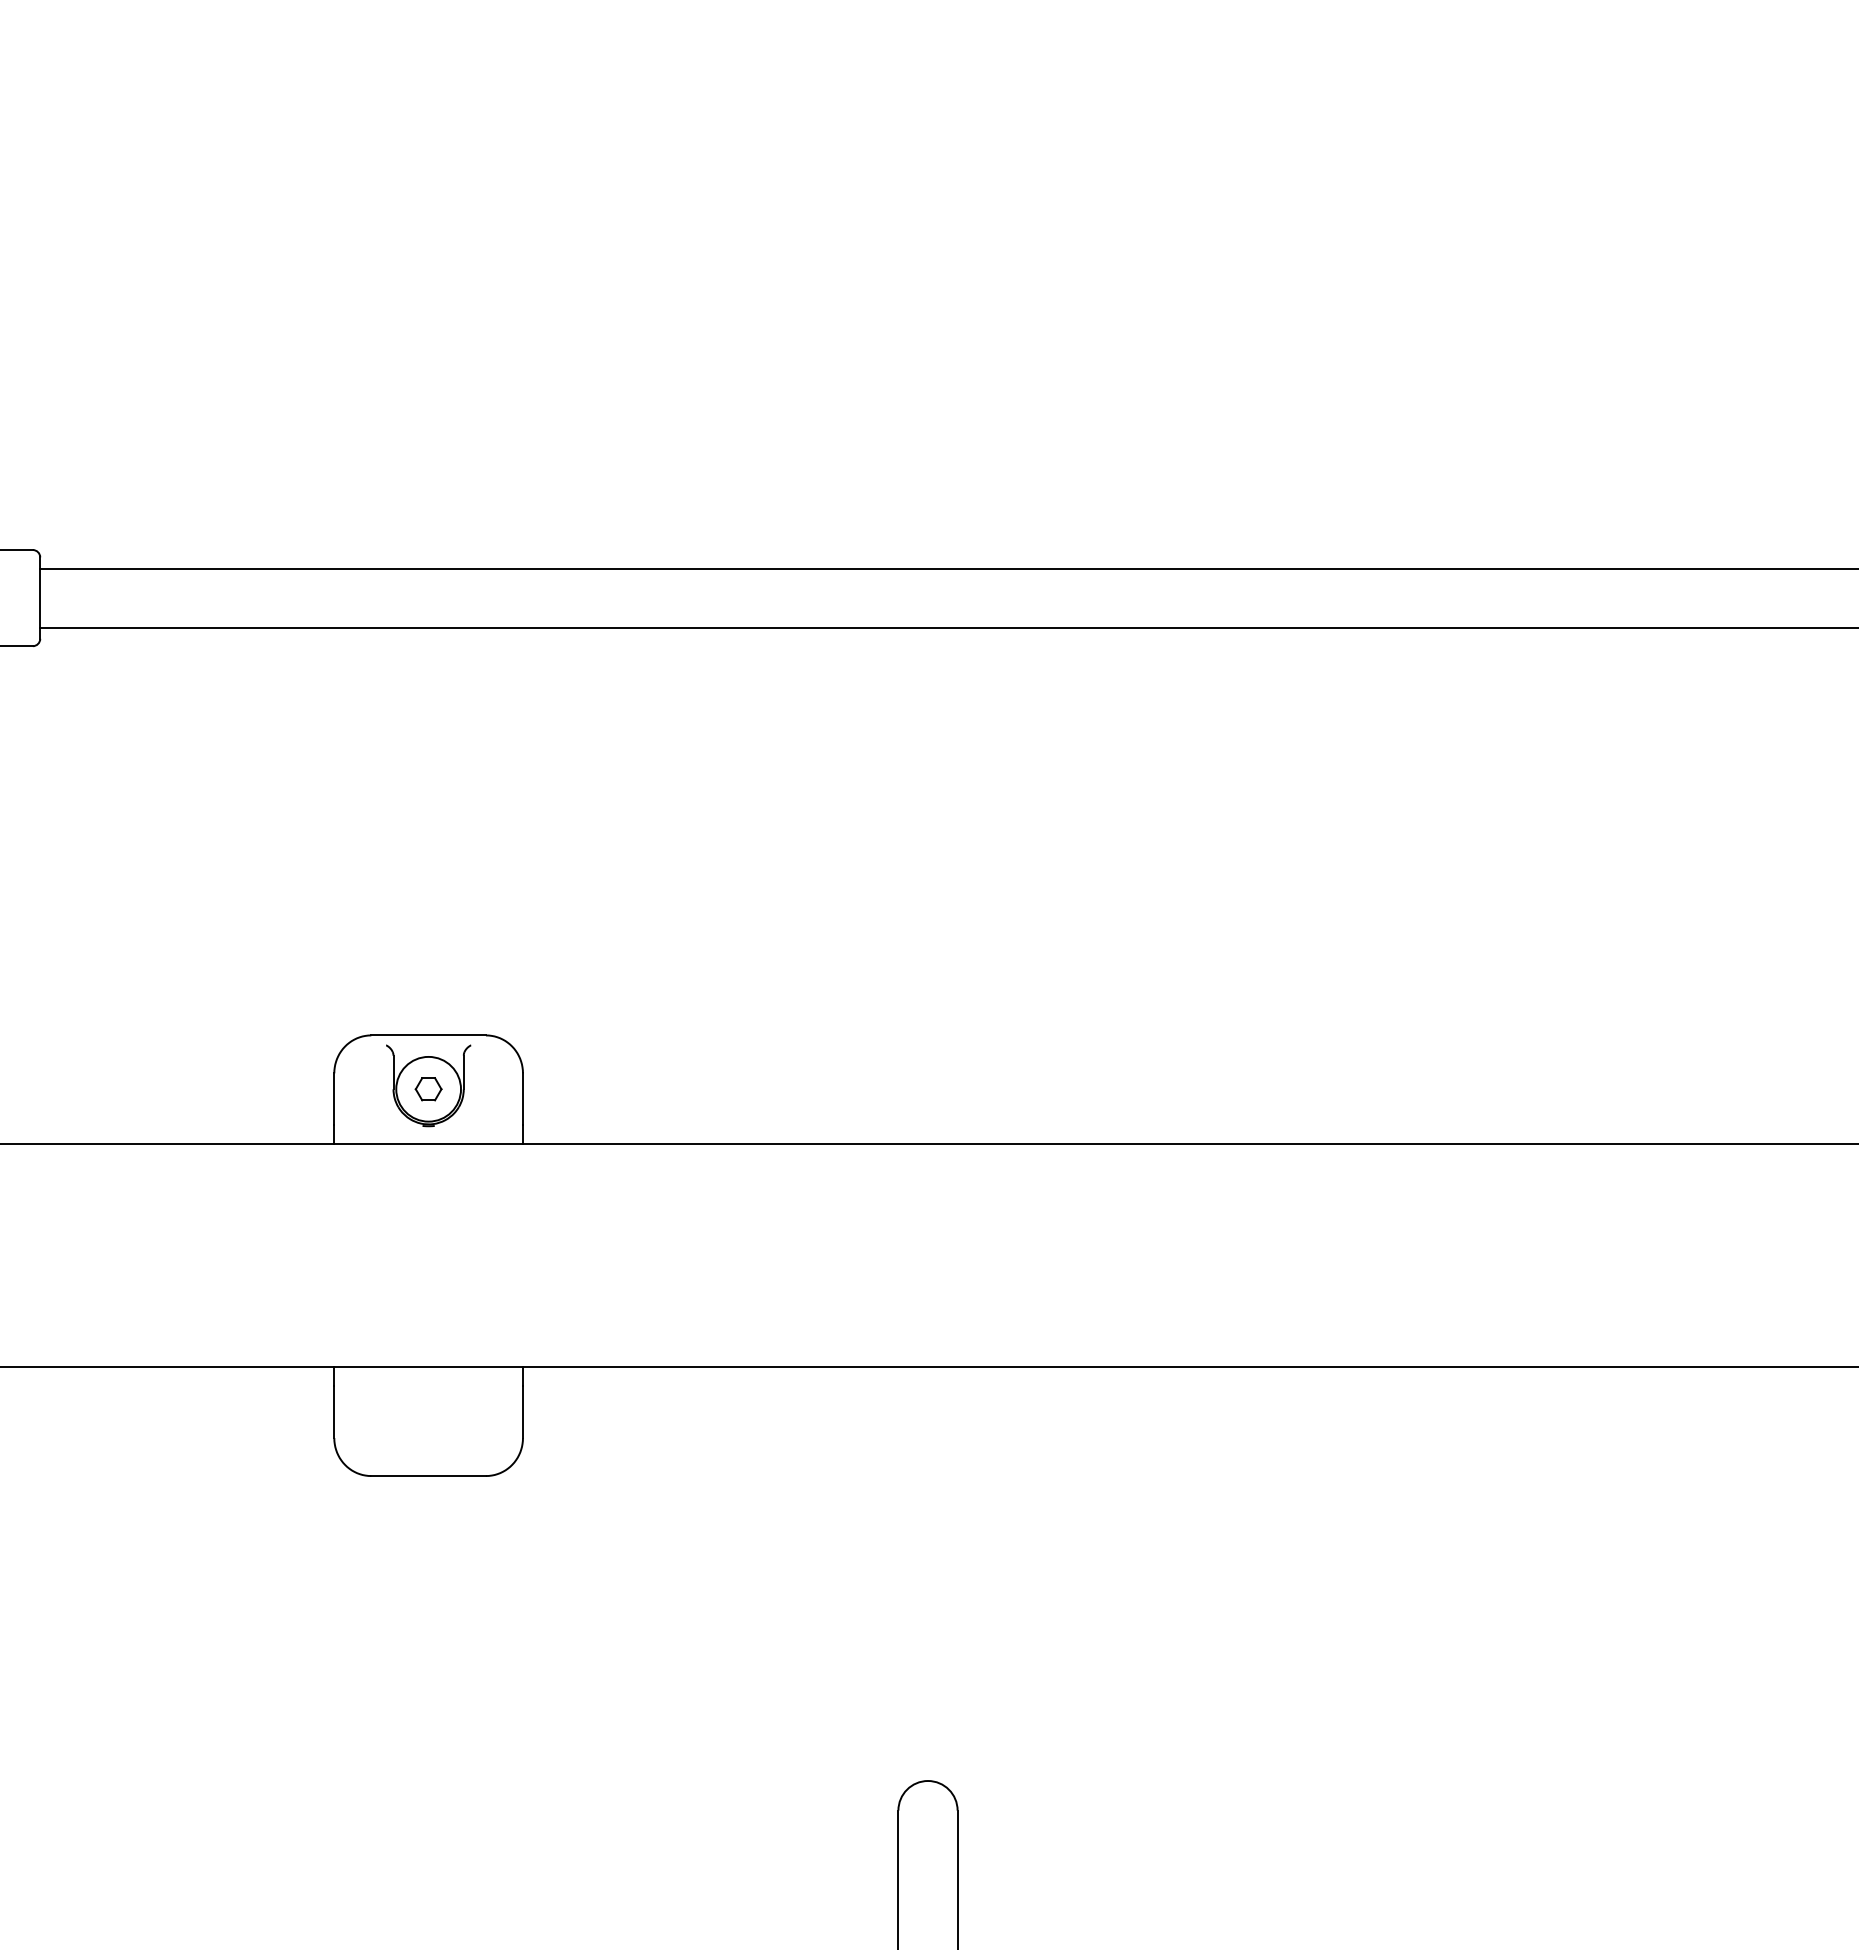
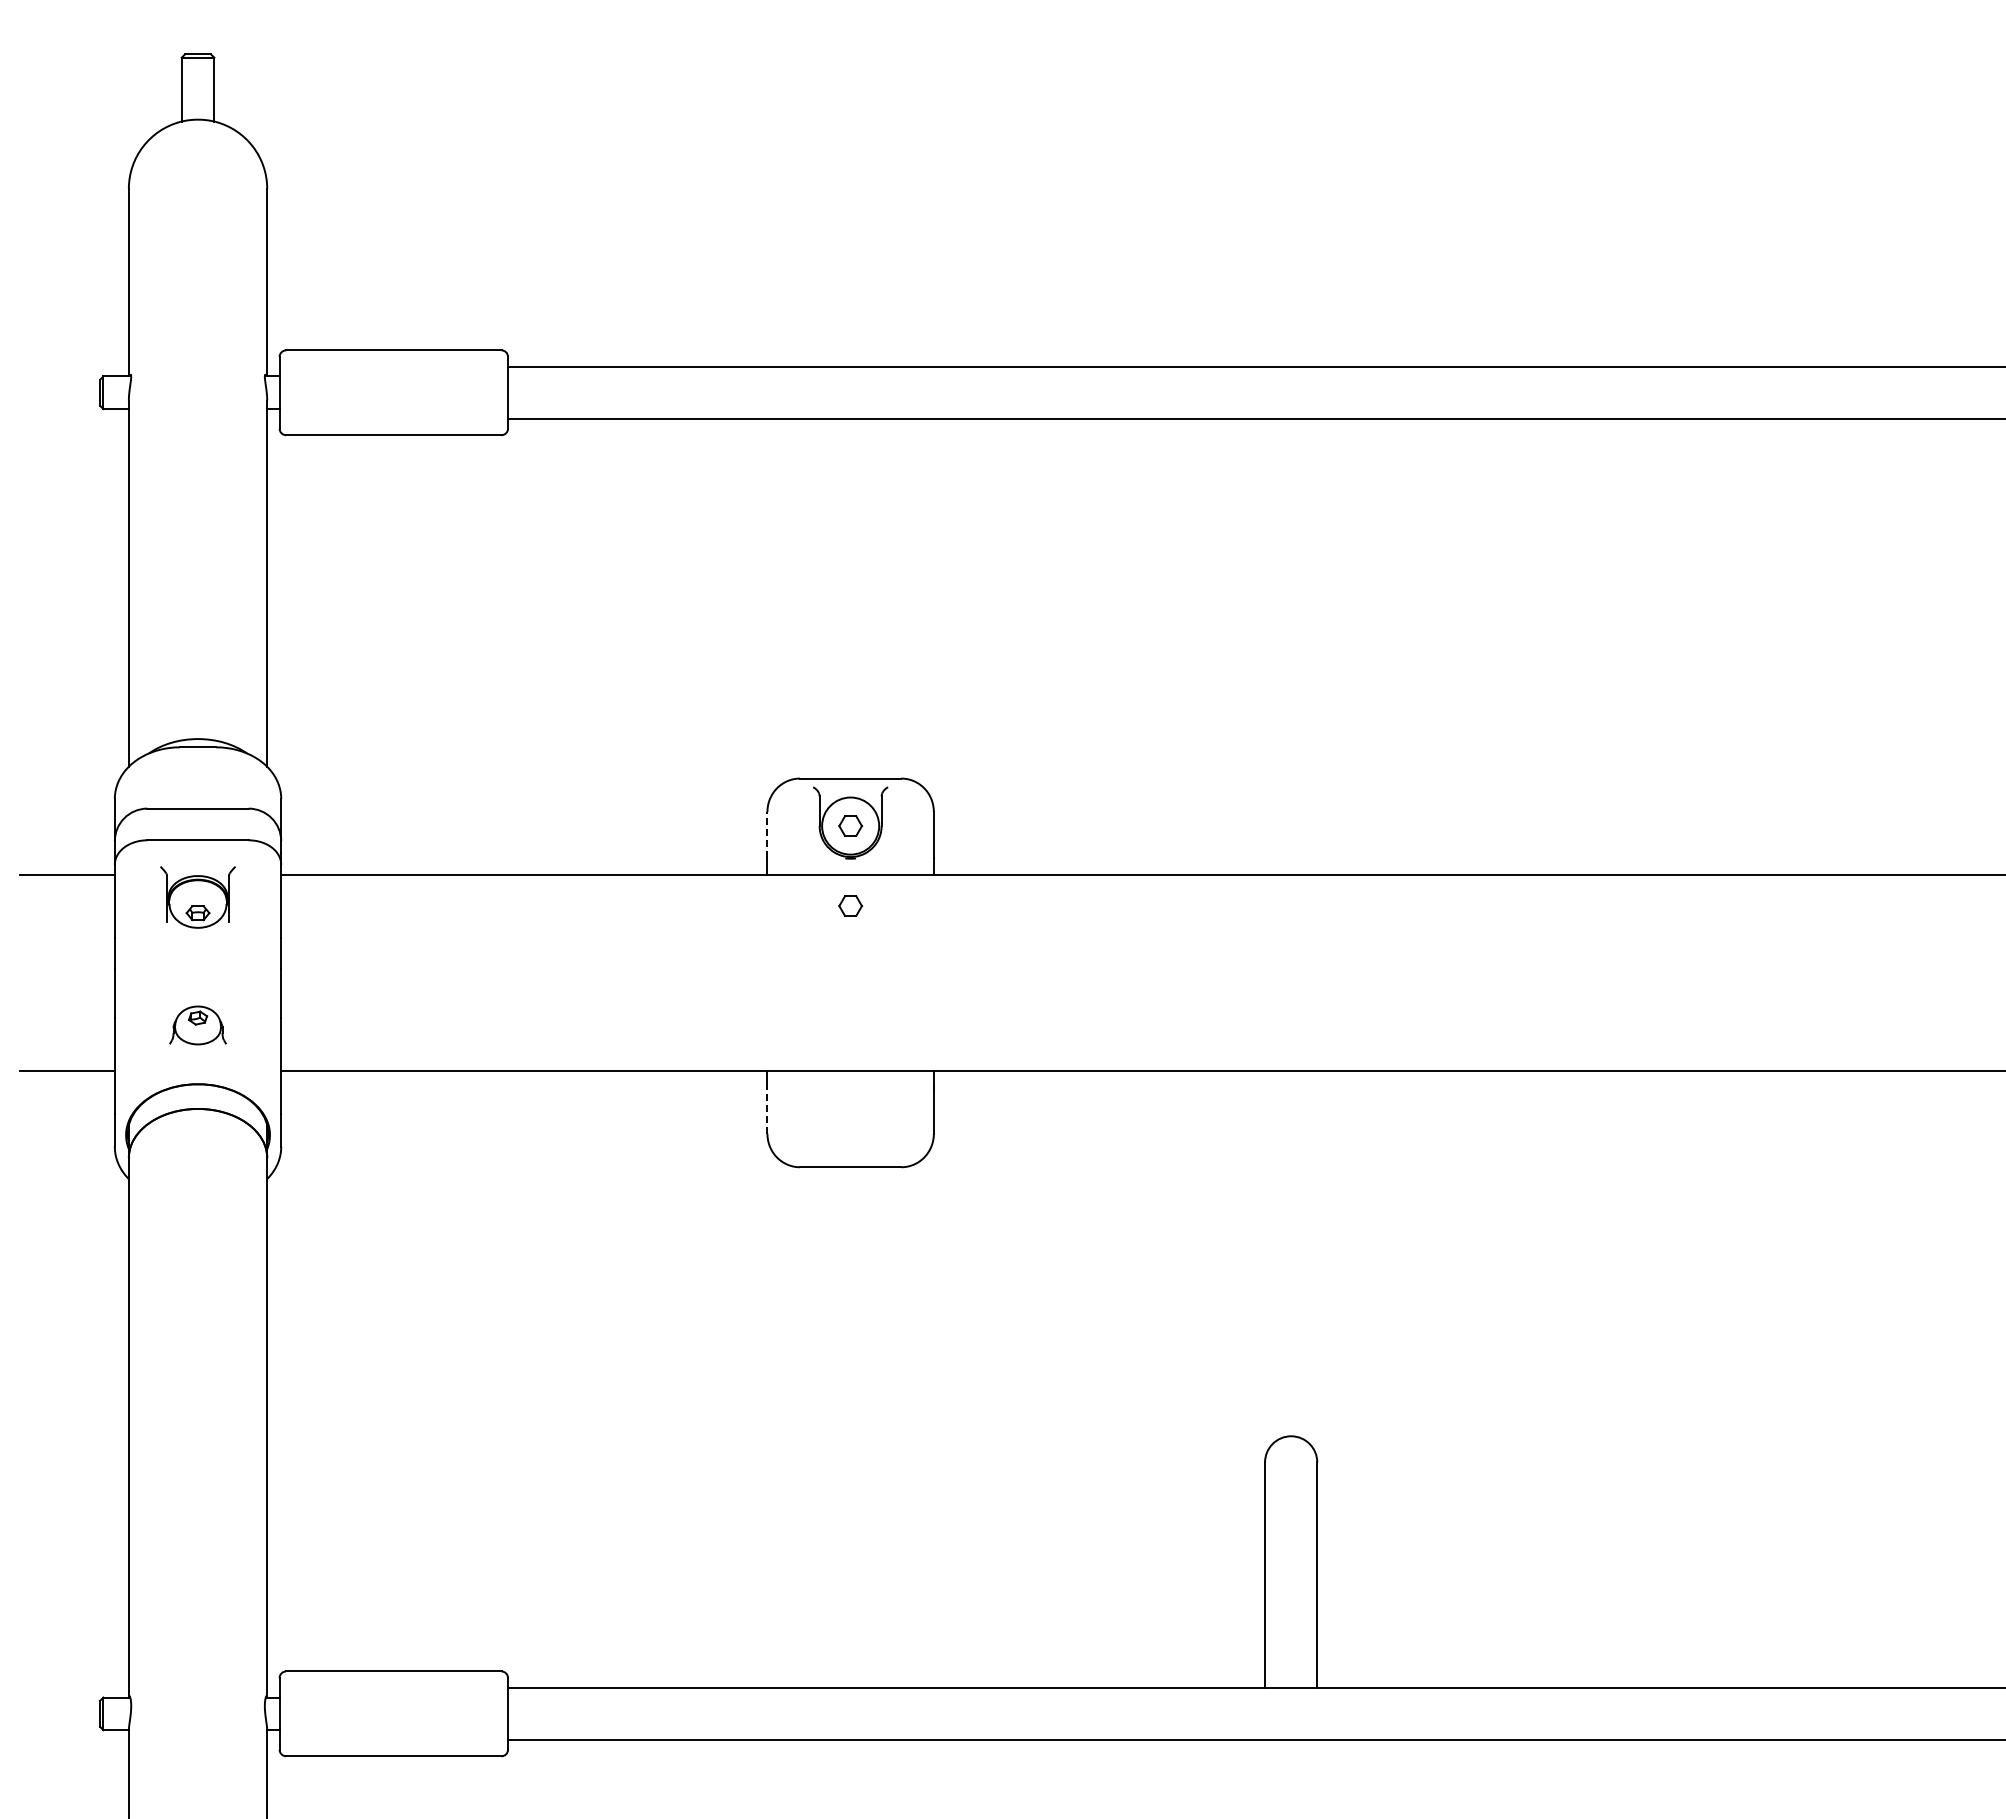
line: (334, 1098) -> (767, 834), solid -> dashed
part: (428, 1179) -> (850, 905), added
line: (334, 1411) -> (767, 1110), solid -> dashed

